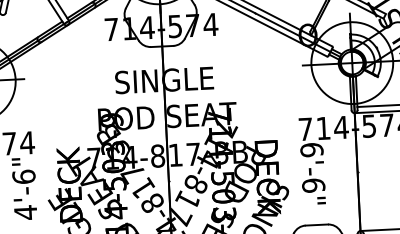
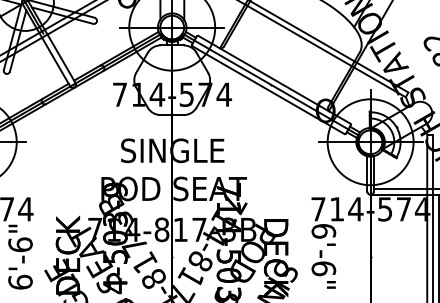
text: (25, 212) -> (20, 282), 4'-6" -> 6'-6"

